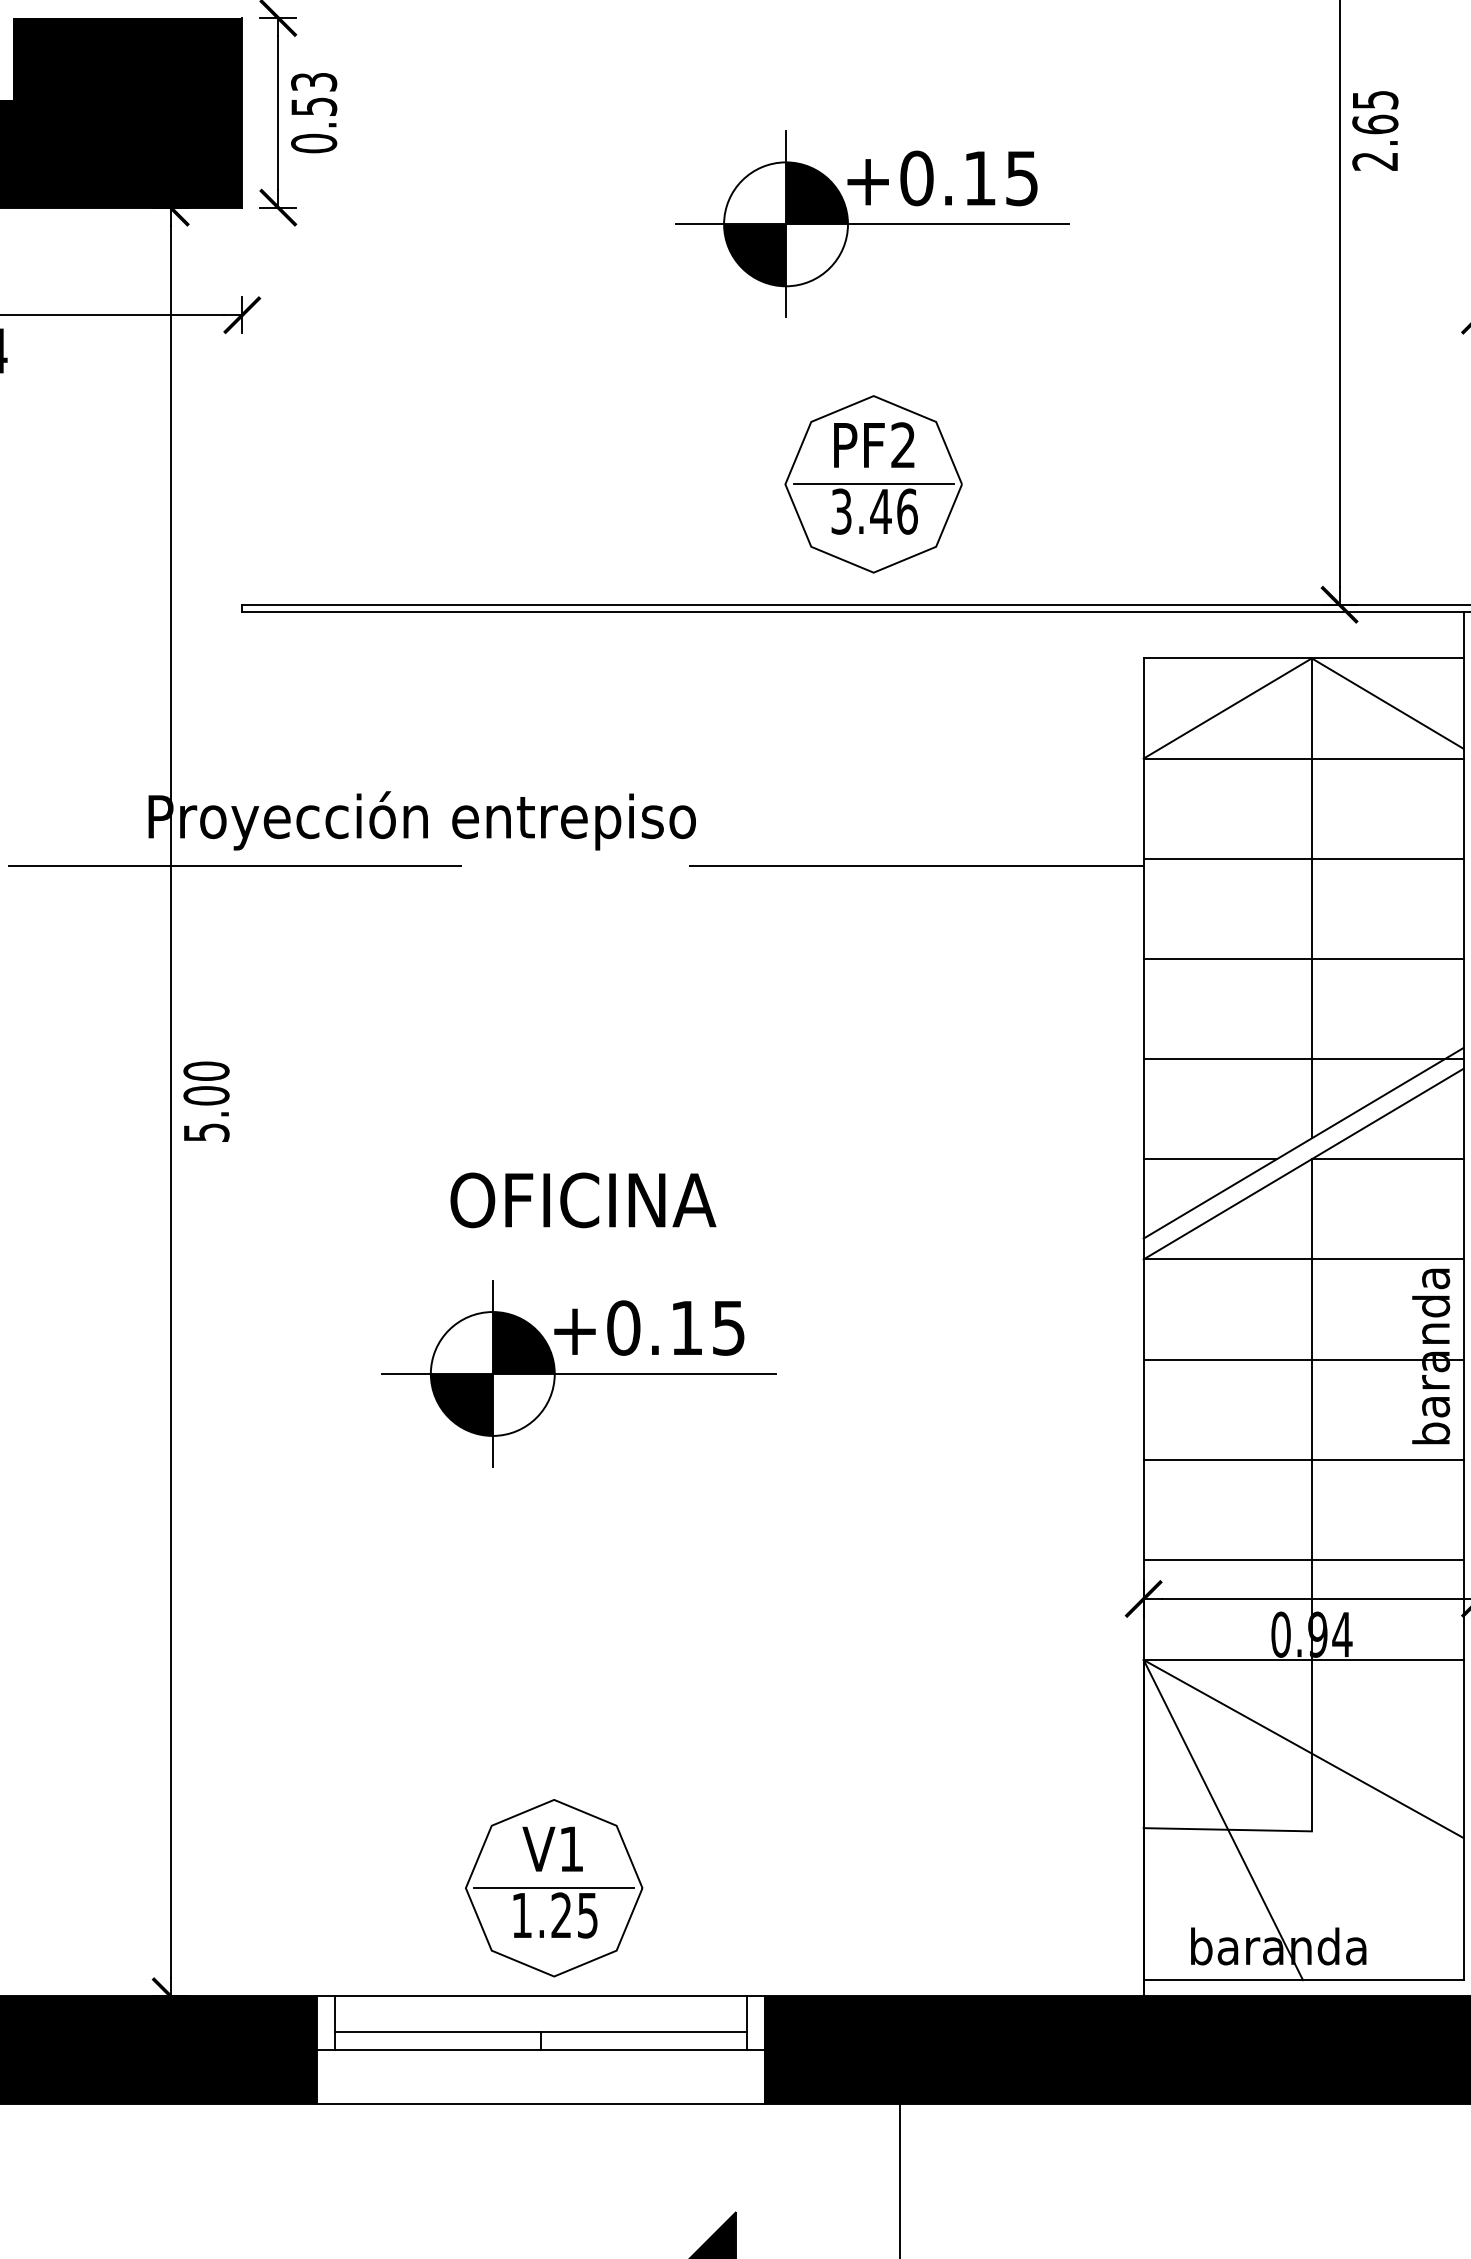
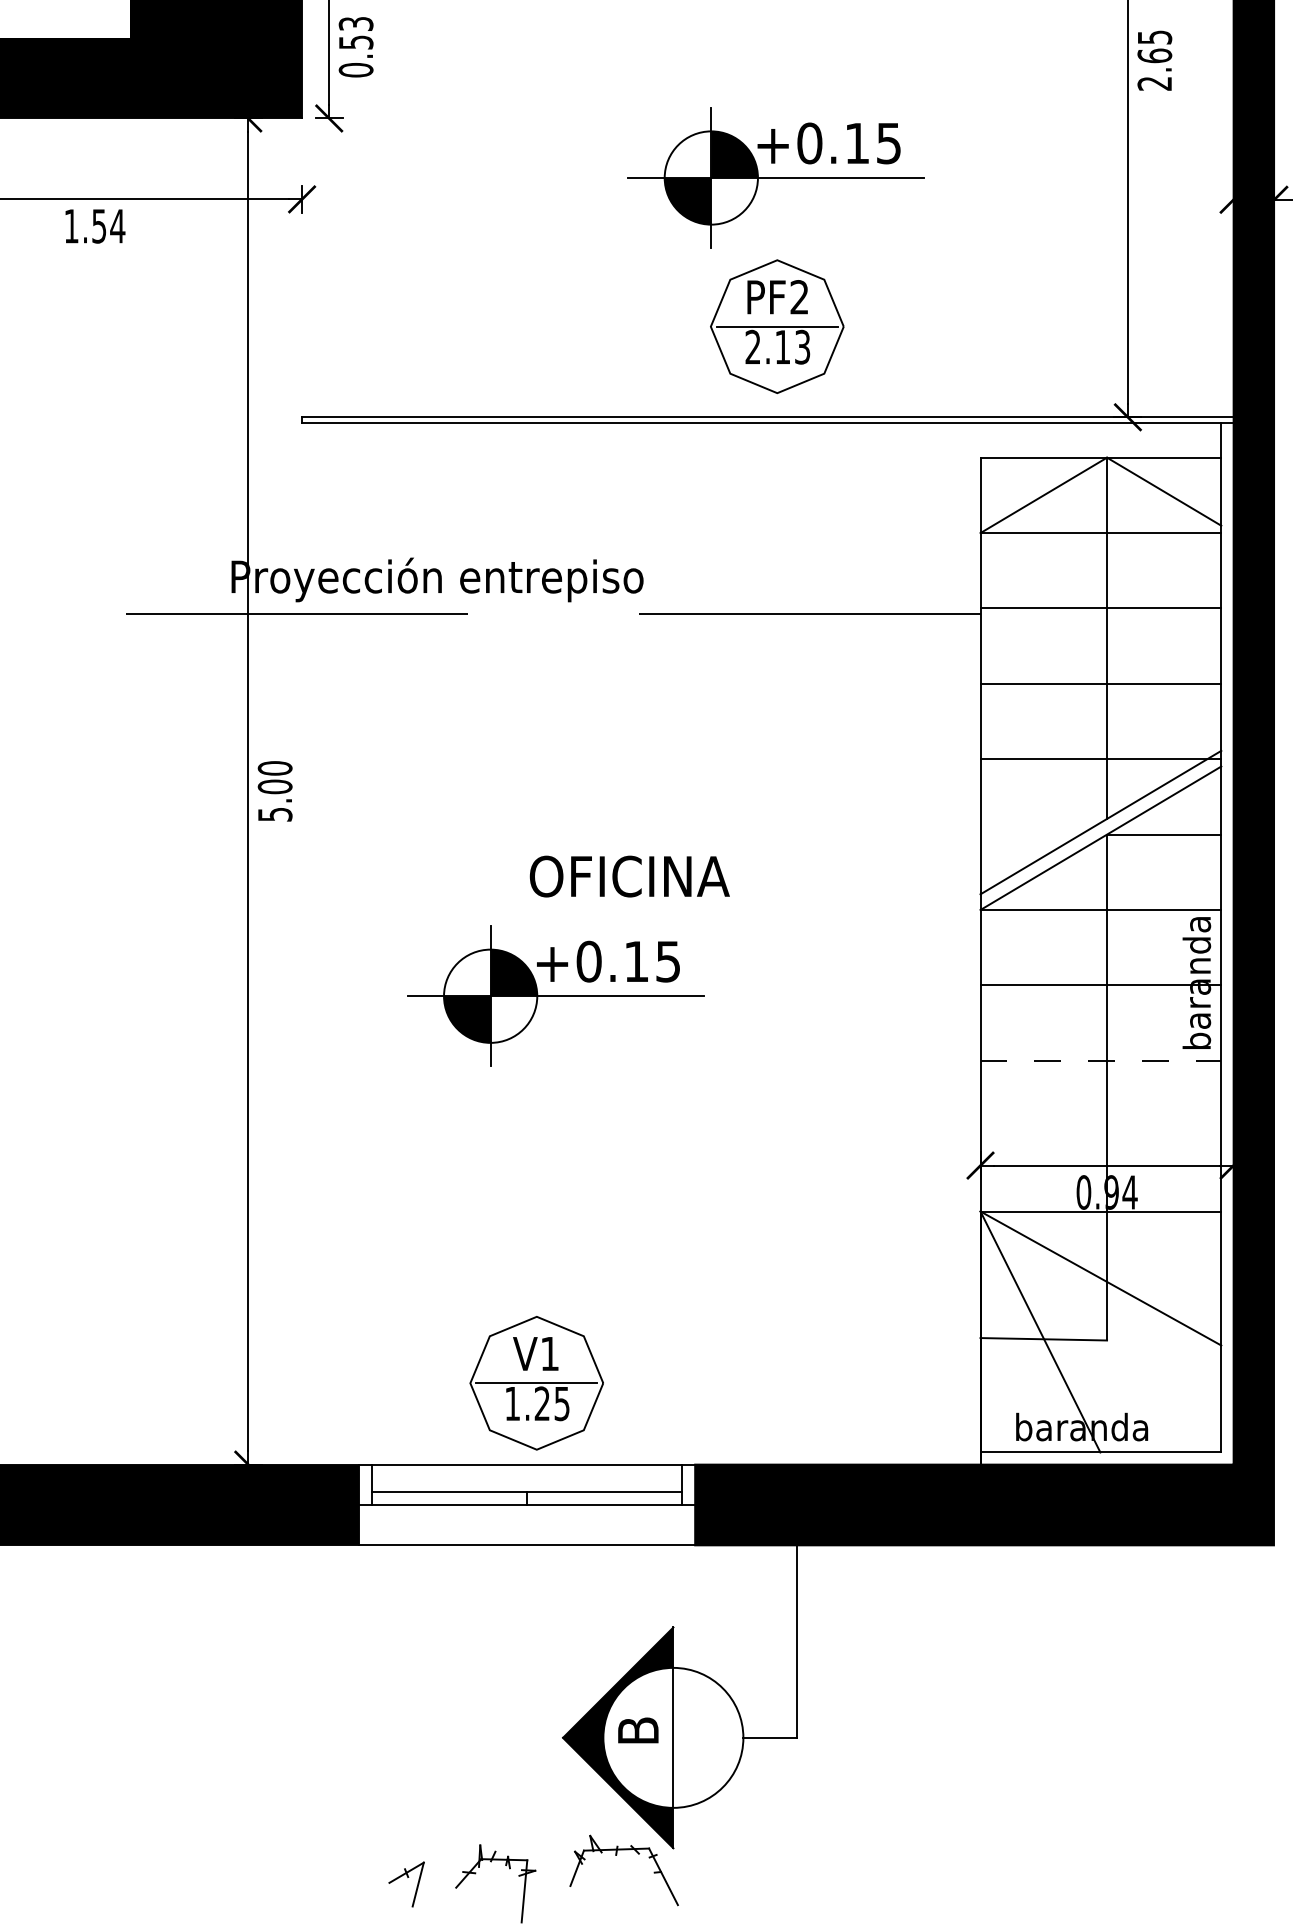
part: (871, 223) -> (775, 177), moved
text: (873, 510) -> (777, 346), 3.46 -> 2.13
line: (1210, 1159) -> (1030, 834), removed
text: (582, 1200) -> (629, 876), moved
line: (1304, 1459) -> (1101, 1060), solid -> dashed
line: (1303, 1560) -> (1100, 1136), removed

